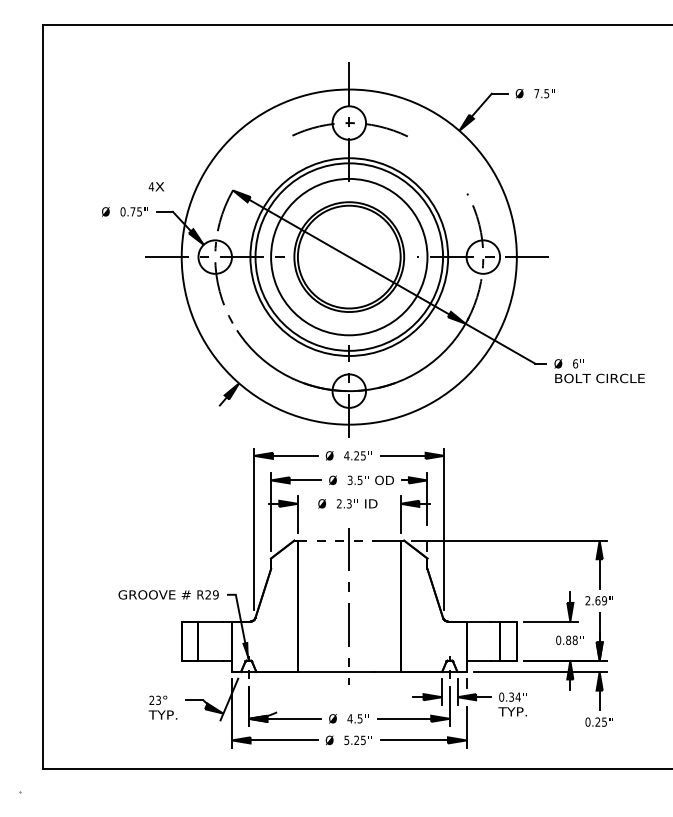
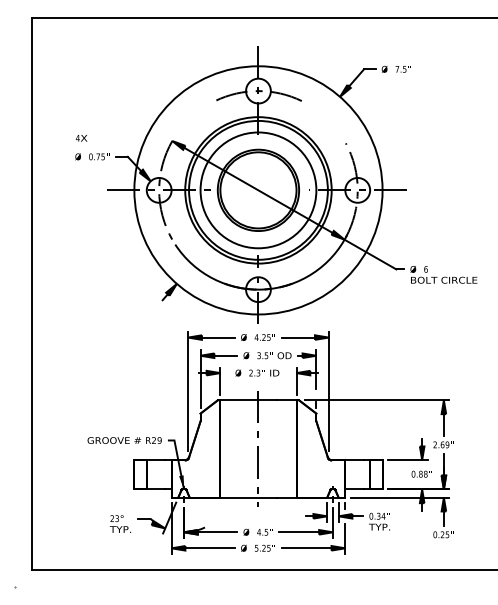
text: (156, 186) -> (81, 138), moved
line: (336, 540) -> (249, 400), dashed -> solid

